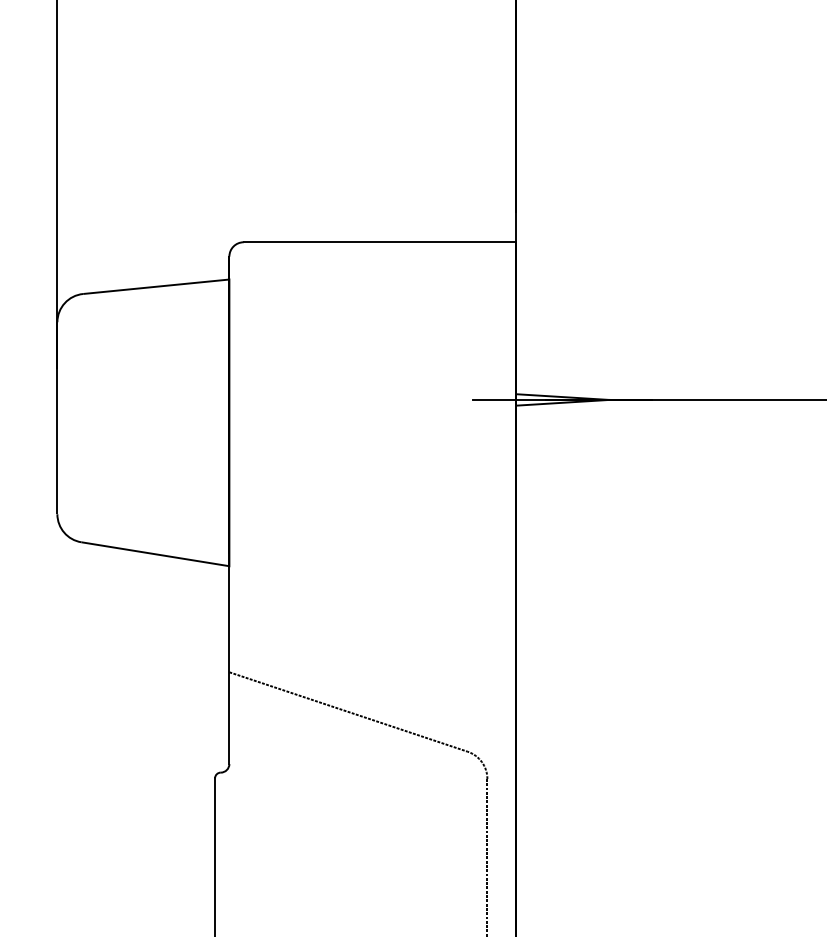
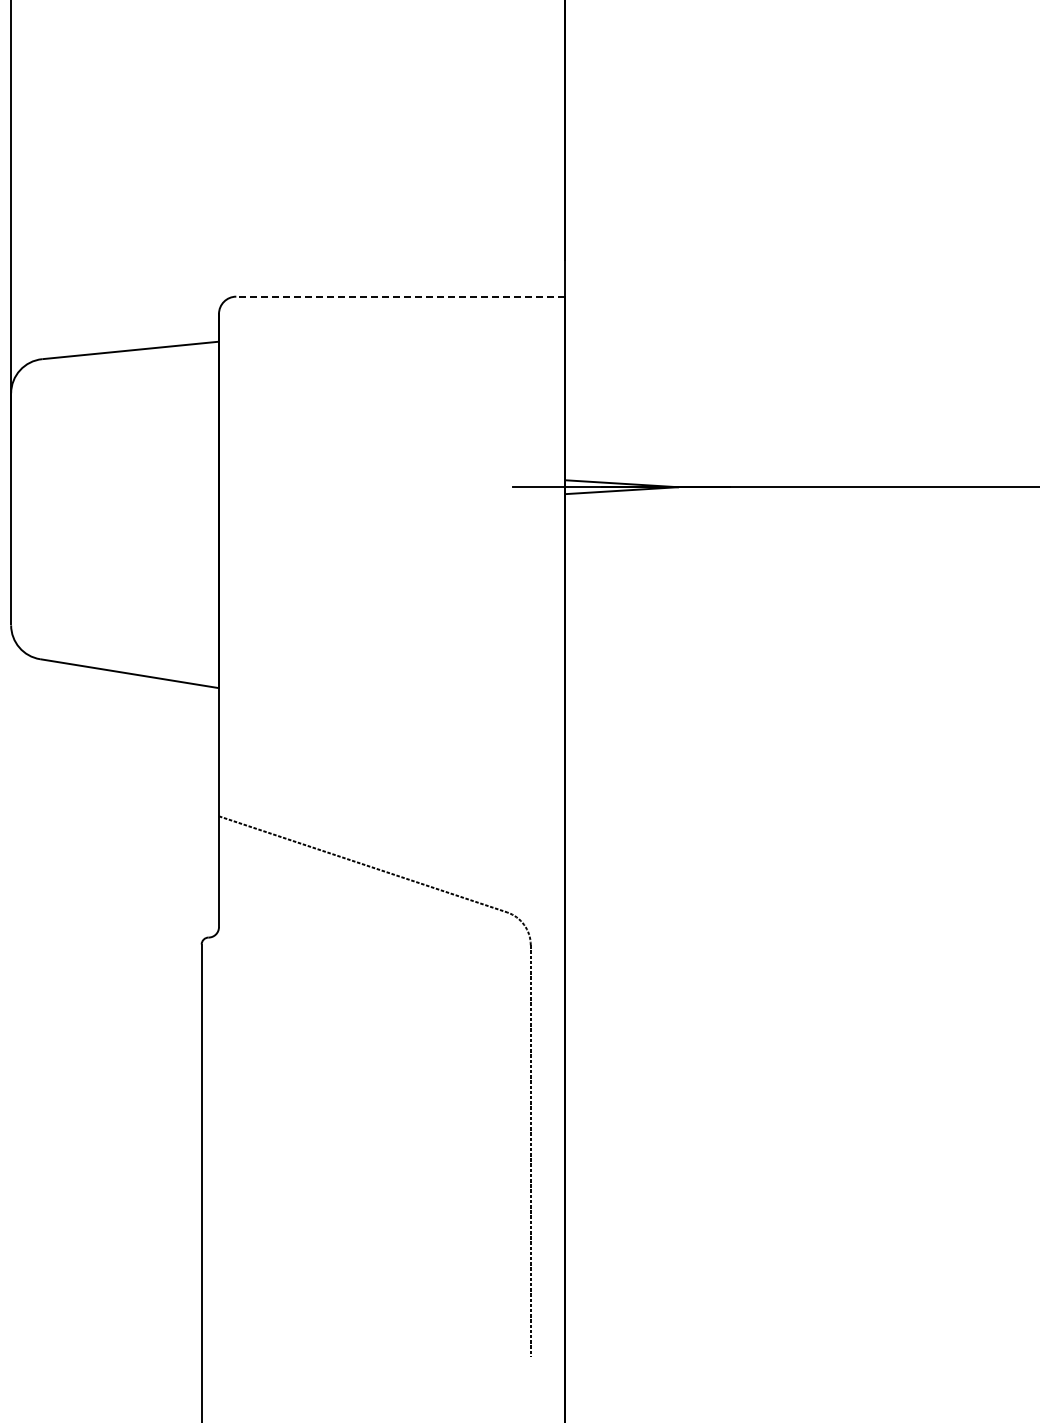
line: (379, 242) -> (400, 296), solid -> dashed

